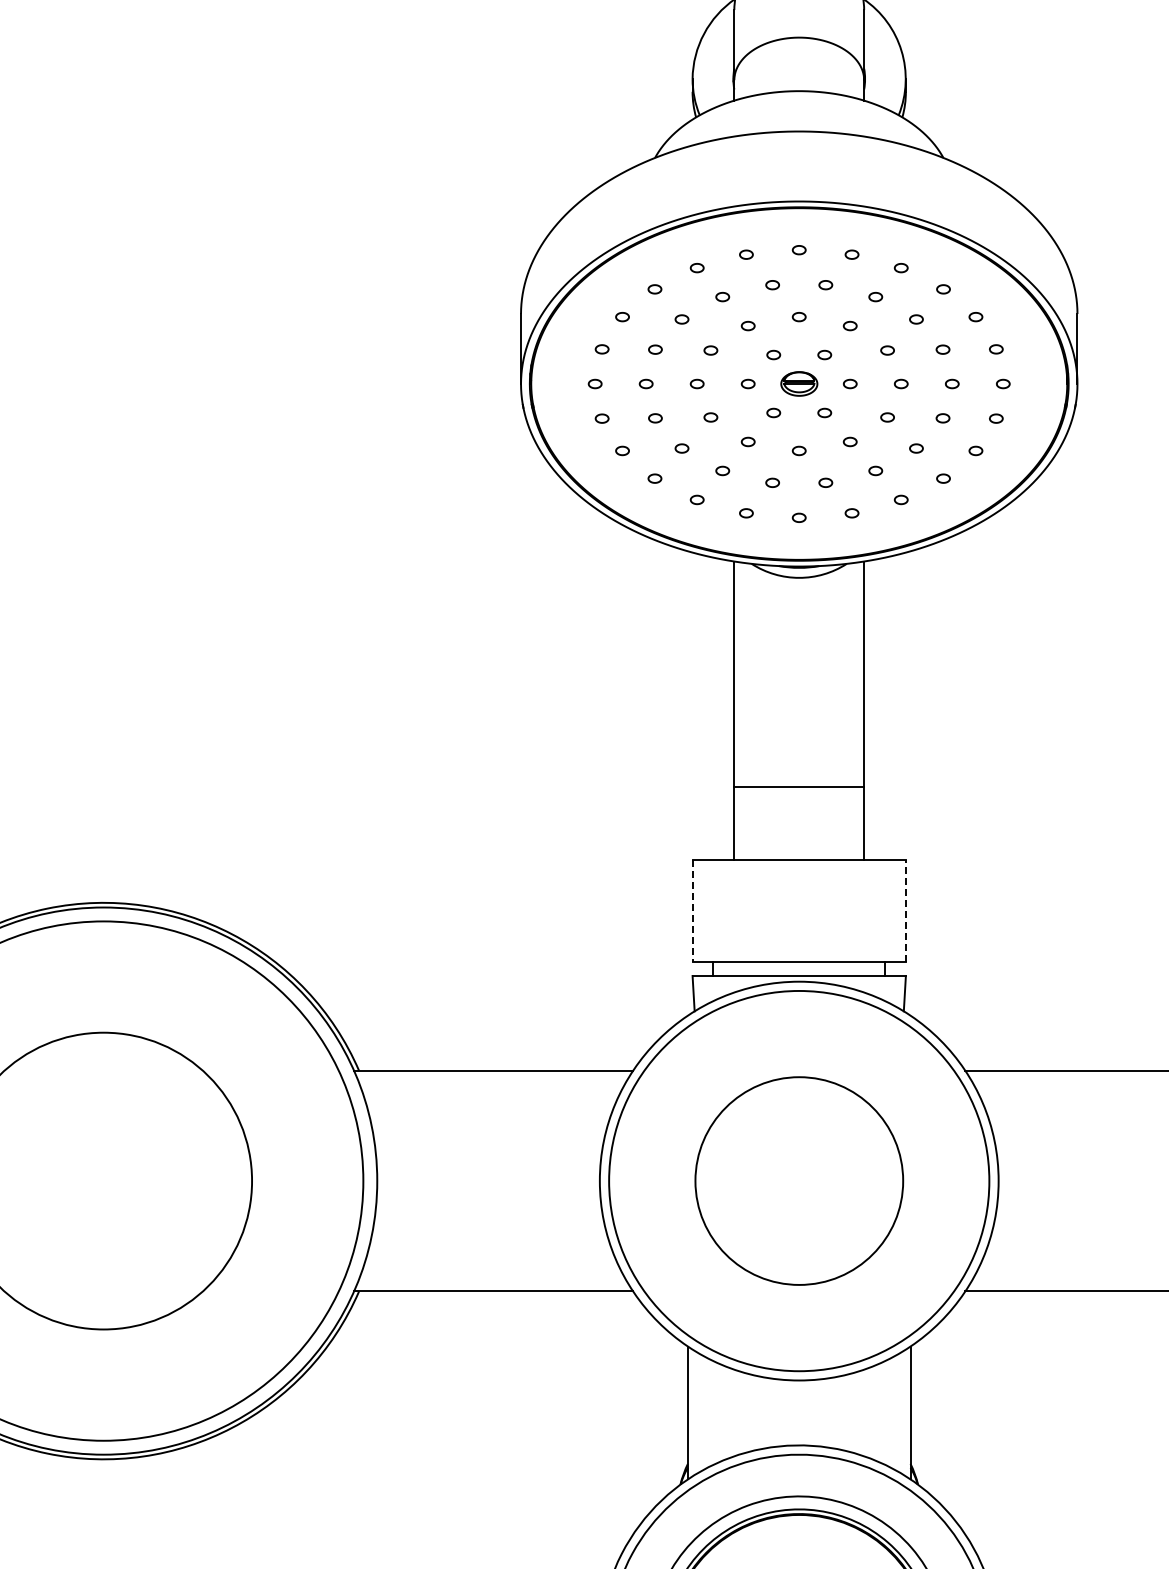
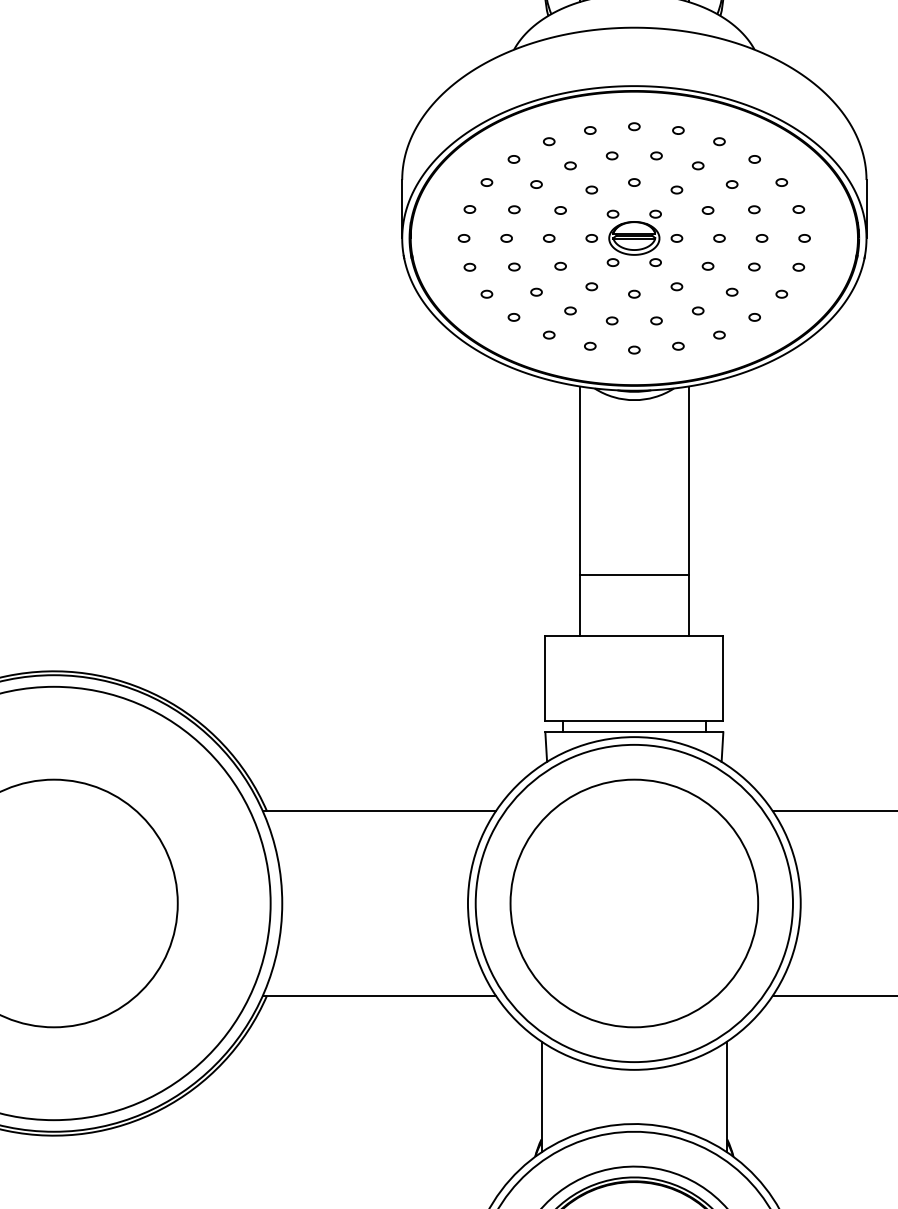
part: (799, 383) -> (634, 237), size x1.67
line: (905, 910) -> (723, 677), dashed -> solid
line: (692, 911) -> (545, 678), dashed -> solid
circle: (799, 1180) -> (634, 902), size x1.43

